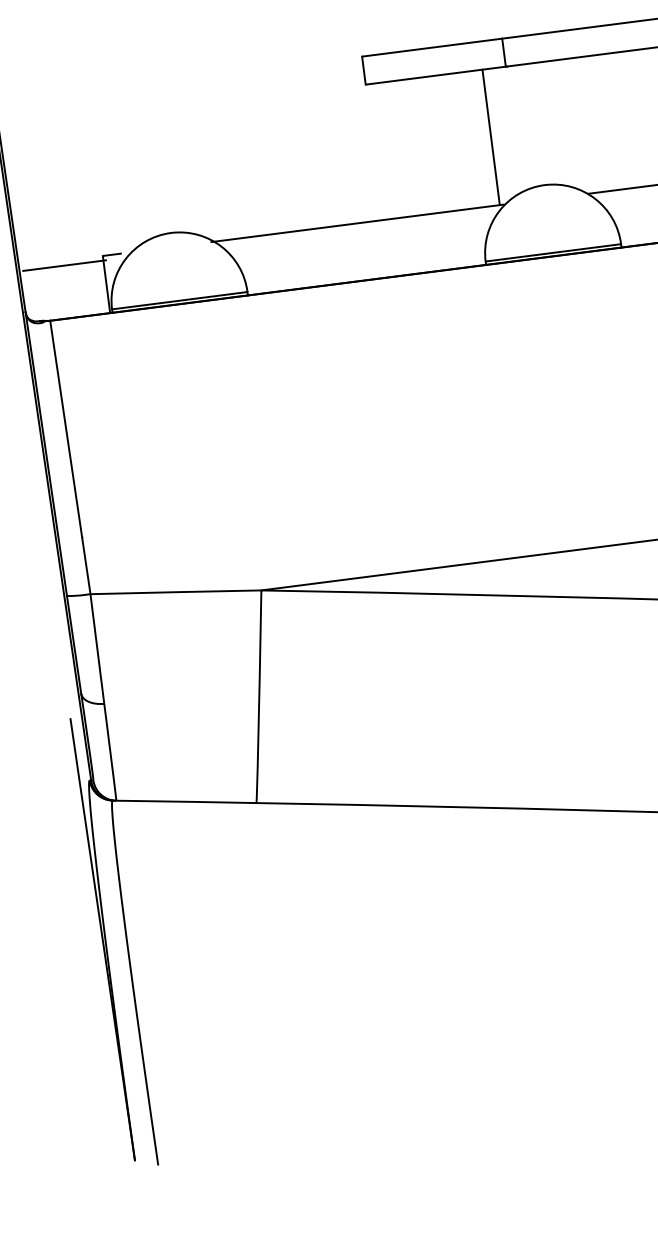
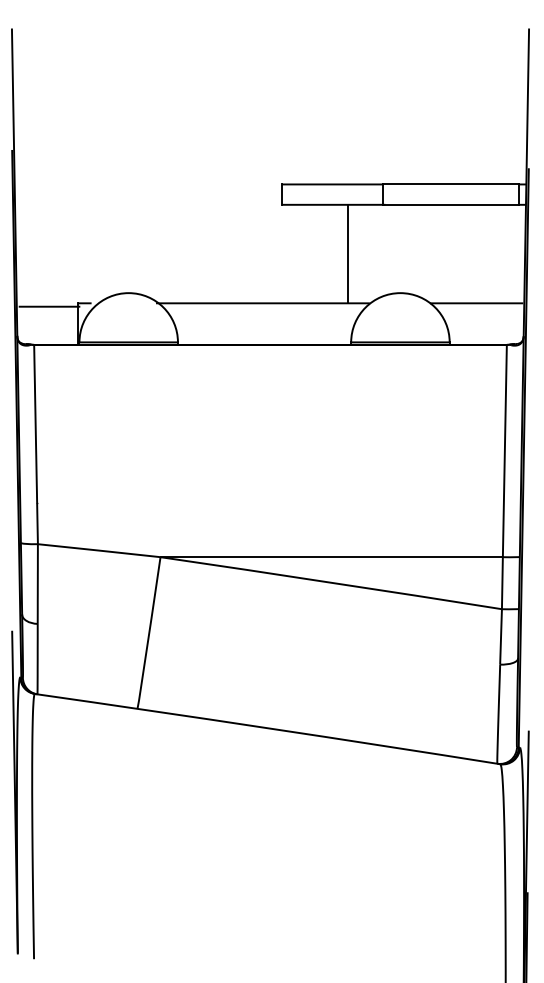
line: (491, 136) -> (348, 253), moved

